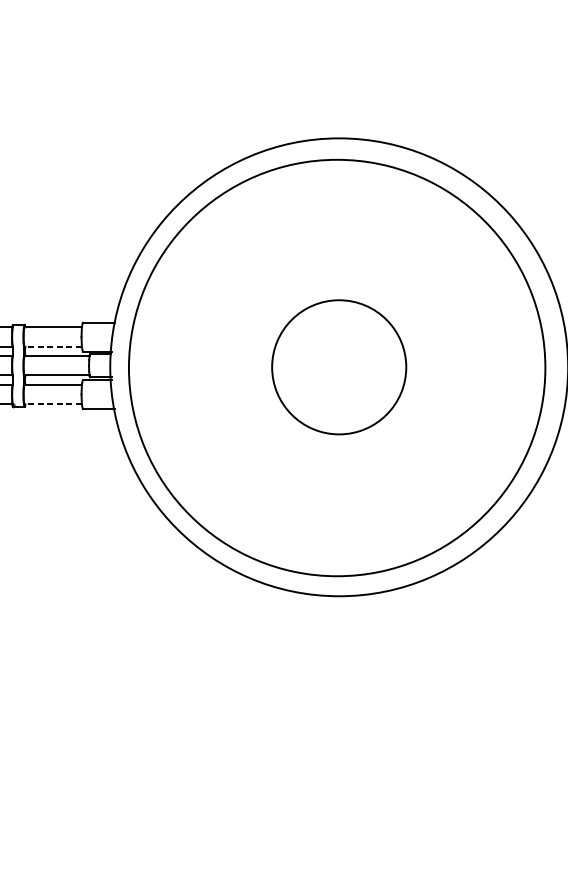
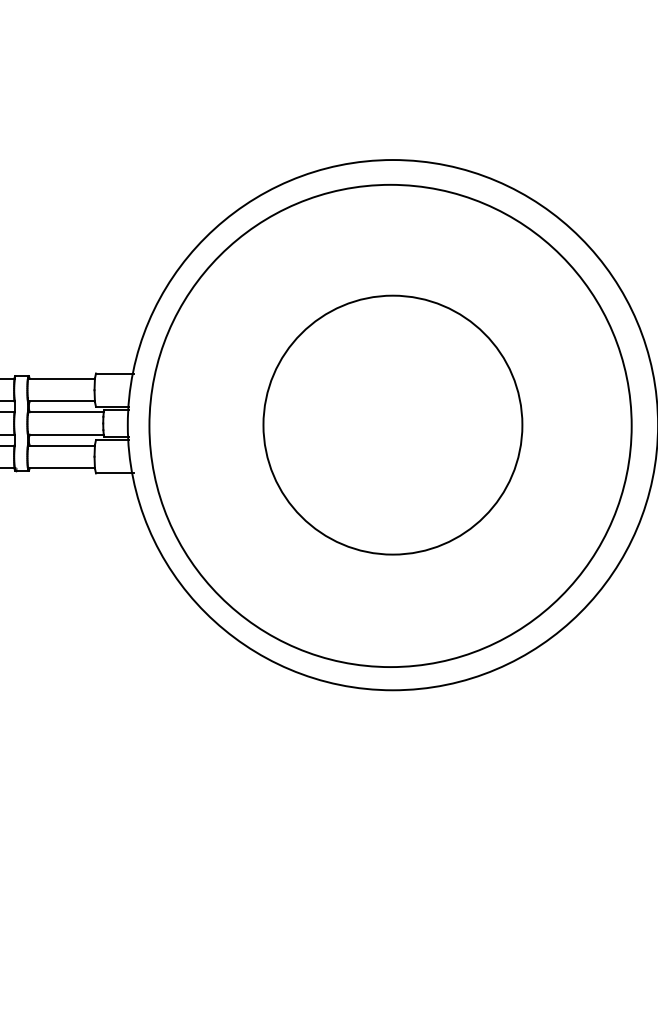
line: (53, 346) -> (61, 401), dashed -> solid
circle: (338, 366) -> (392, 424), size x1.67
line: (53, 403) -> (61, 467), dashed -> solid

